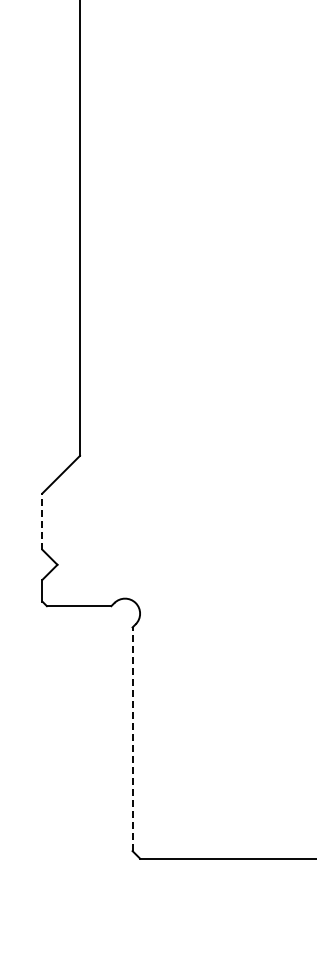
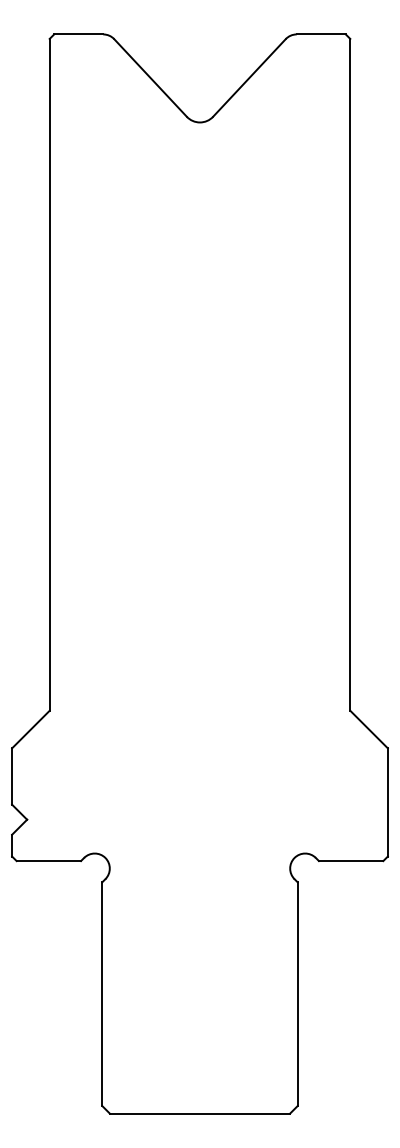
line: (42, 521) -> (12, 776), dashed -> solid
line: (132, 739) -> (102, 994), dashed -> solid

